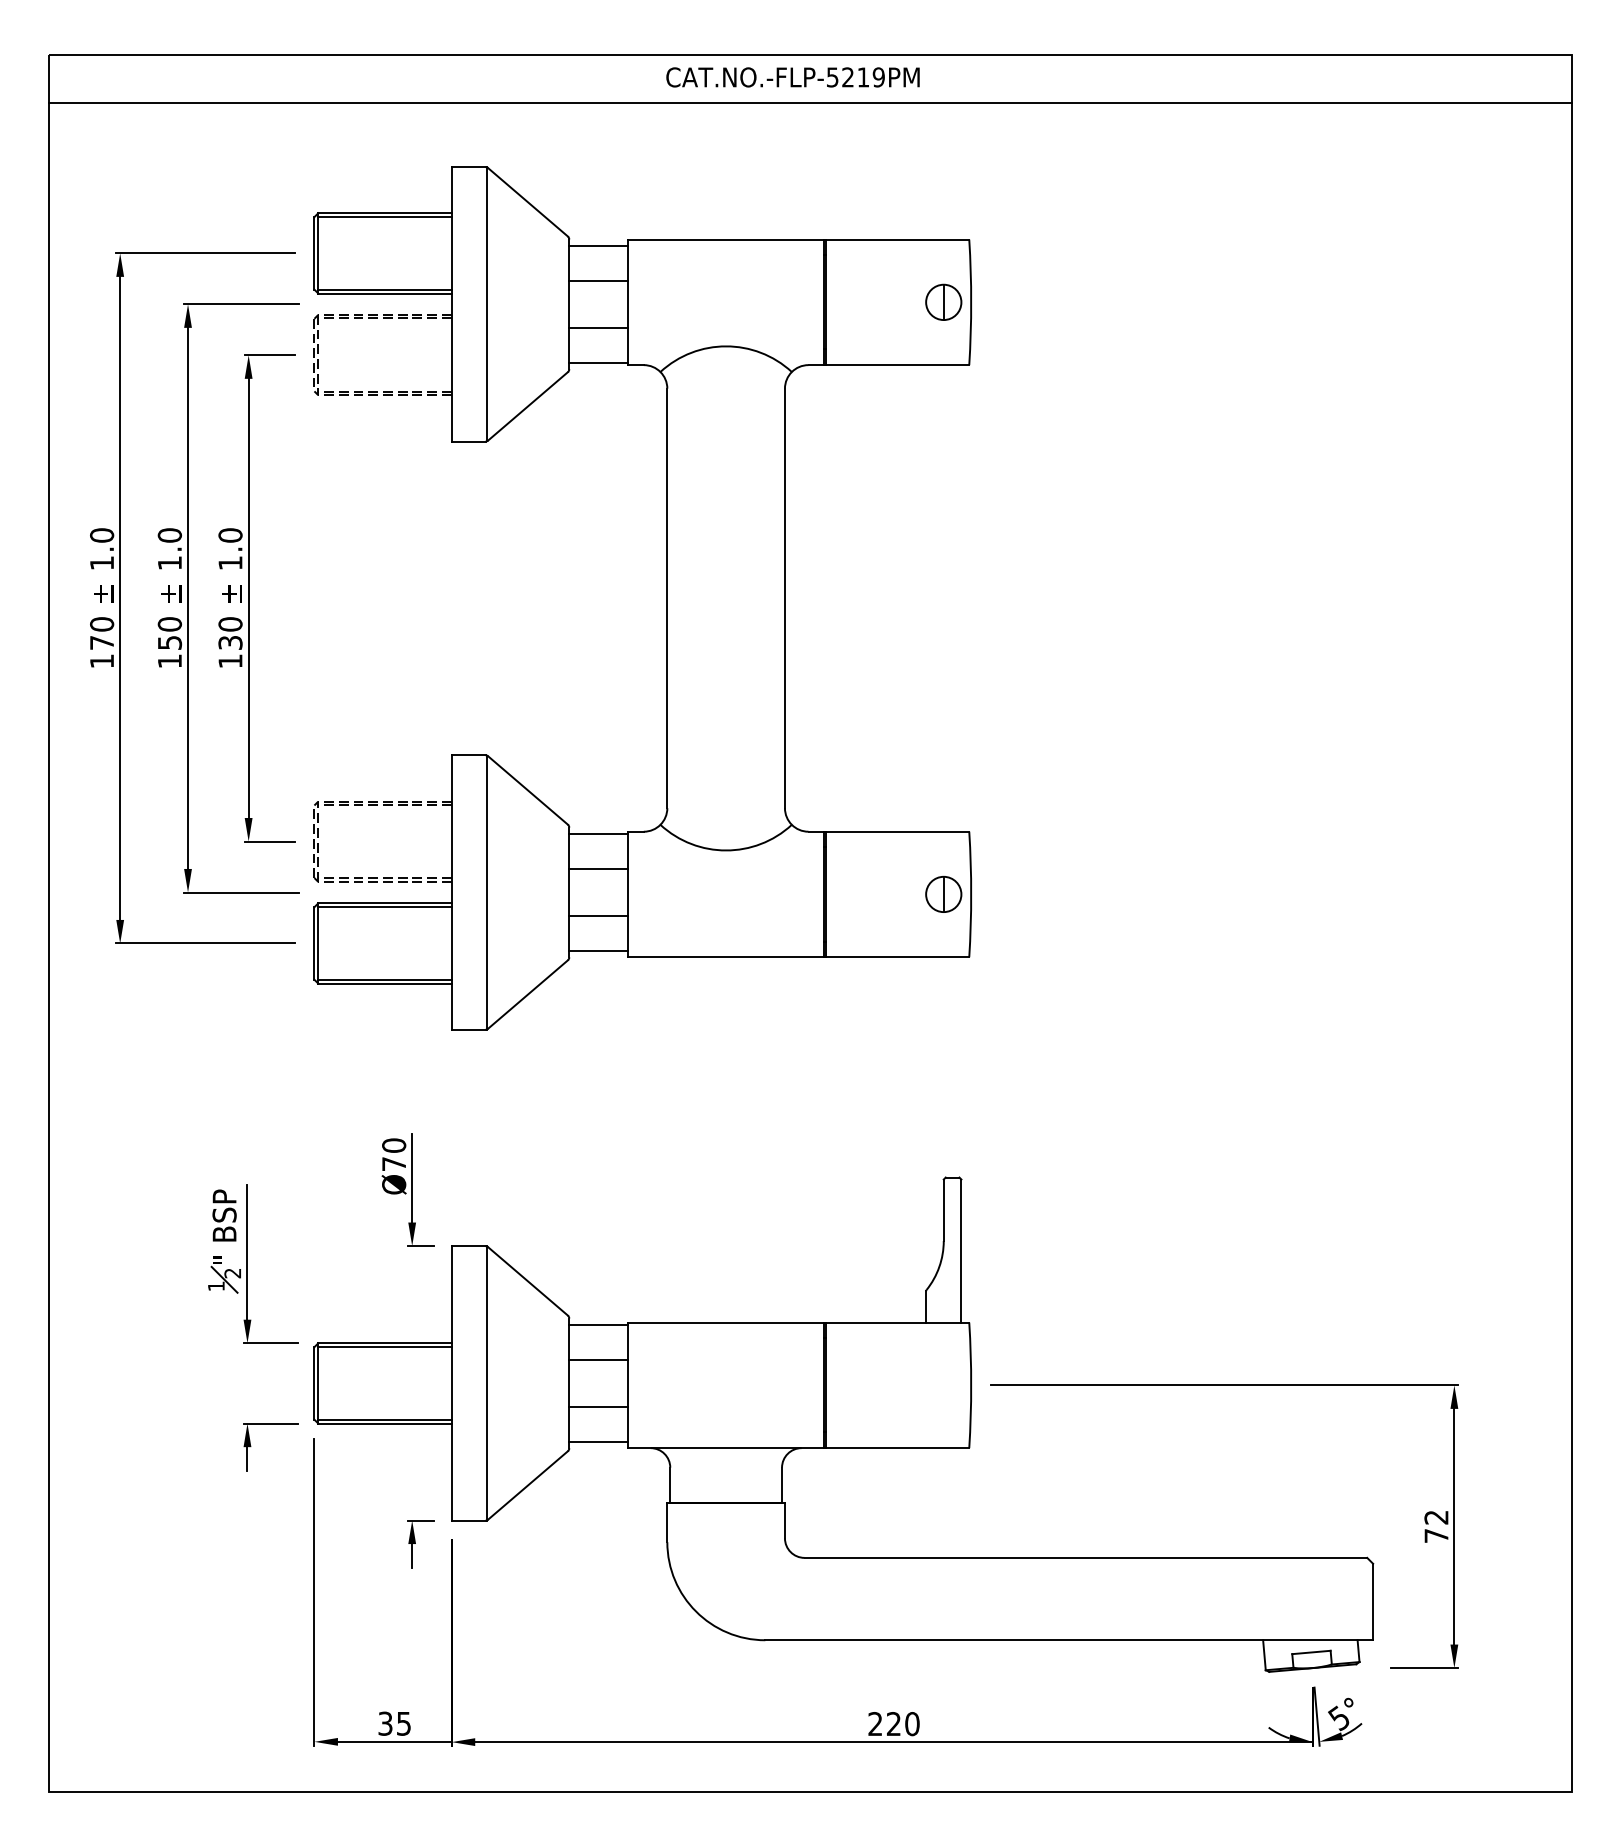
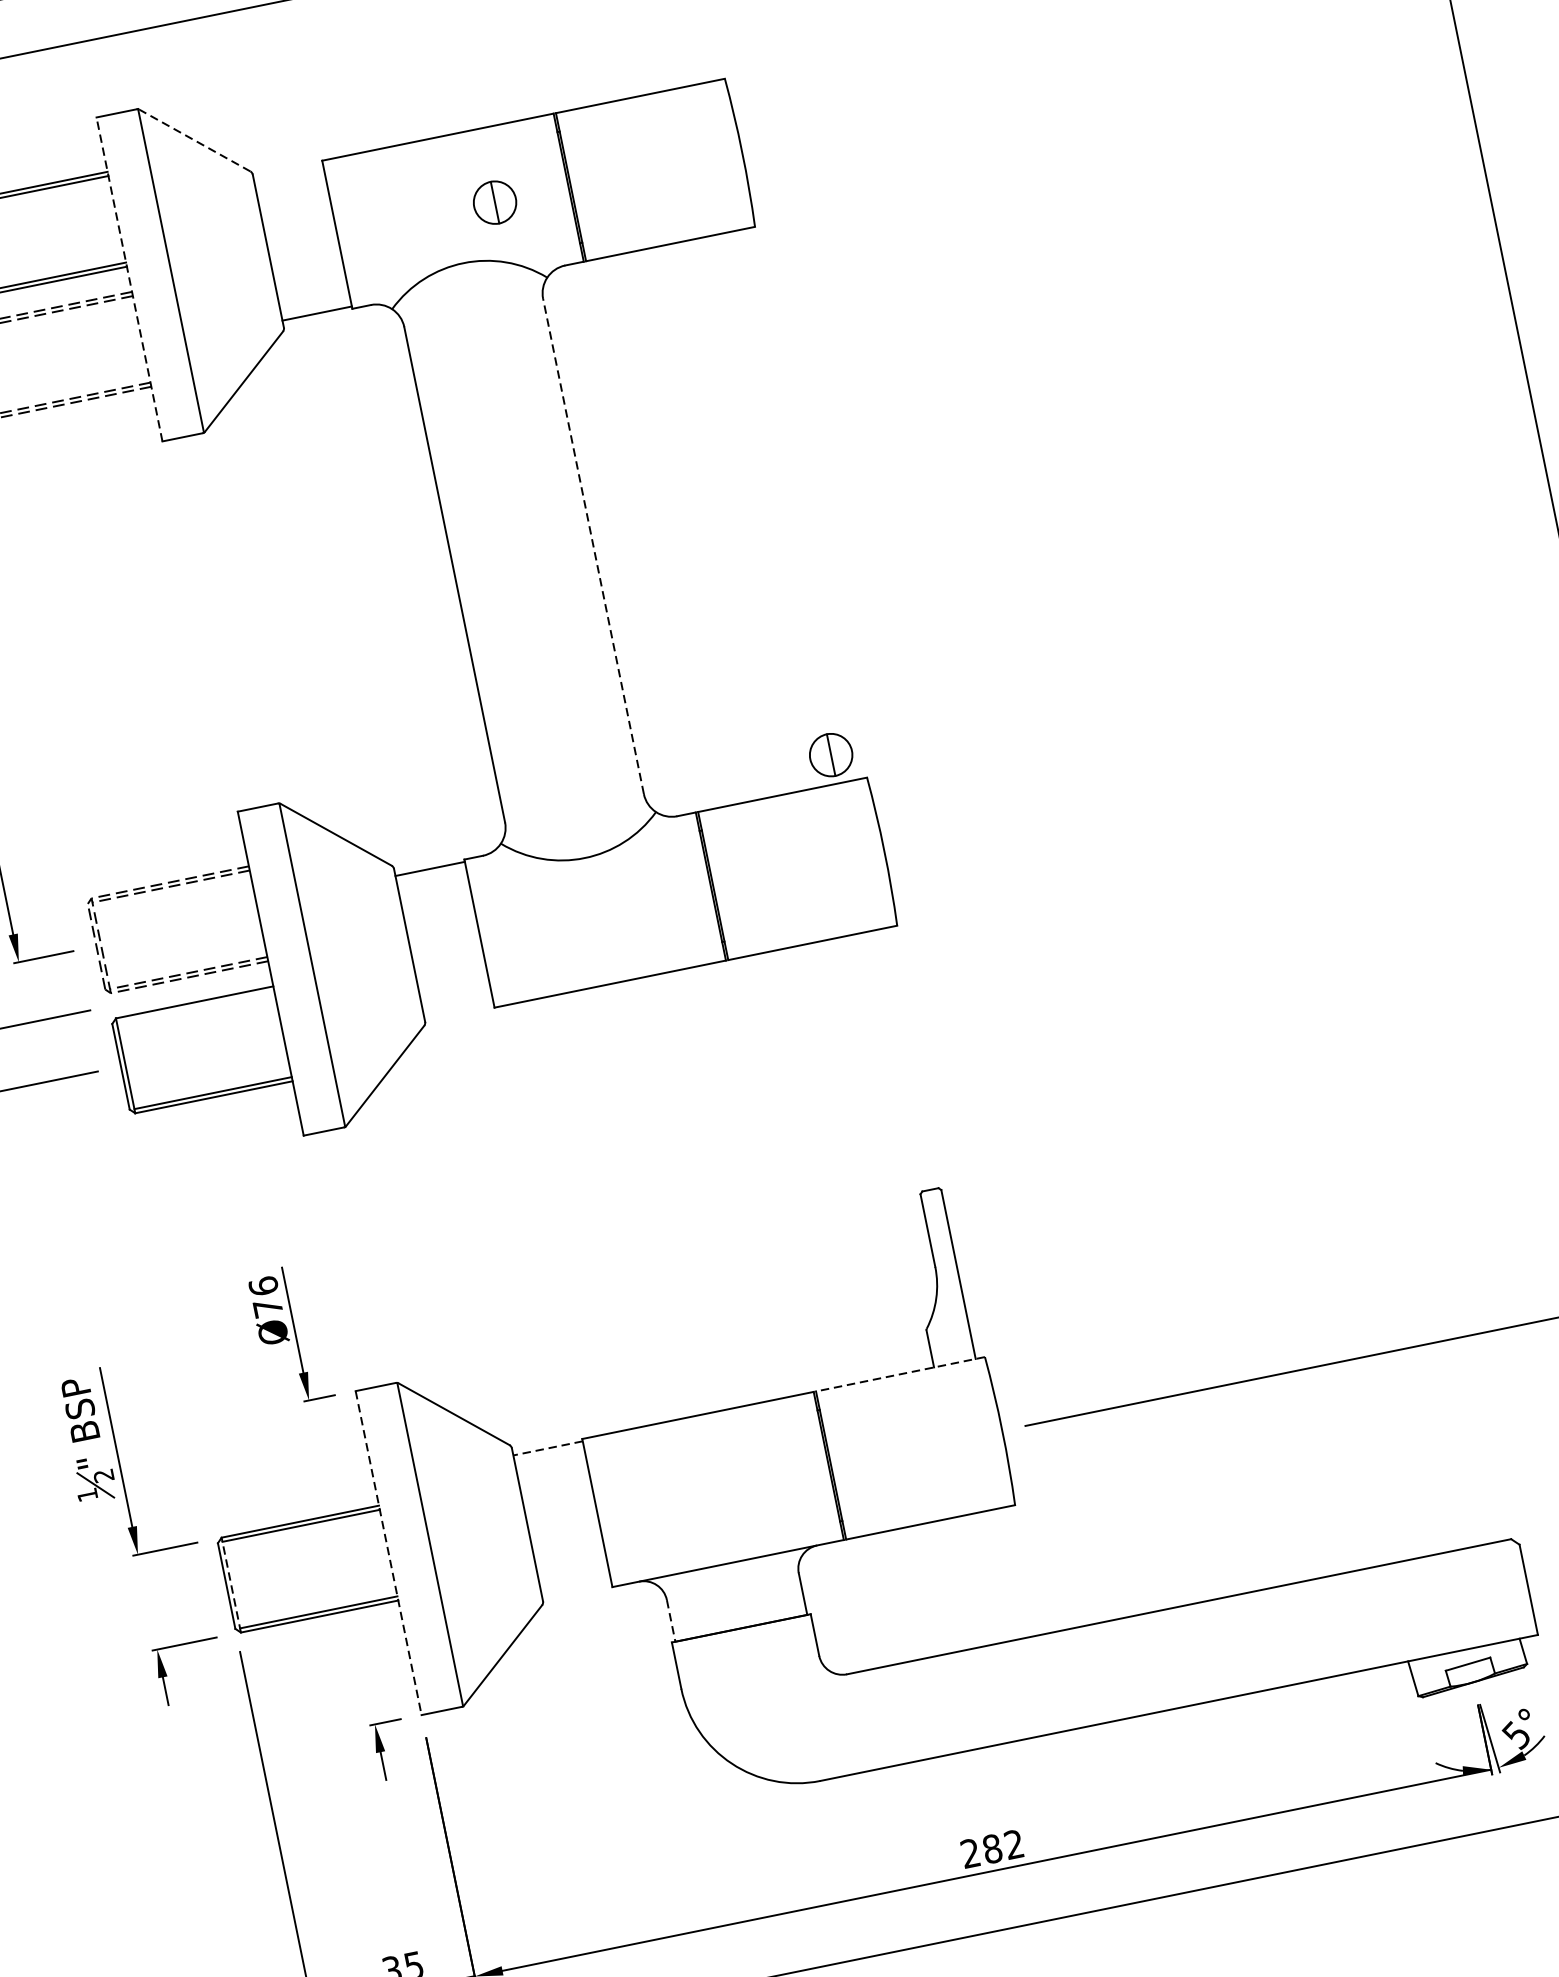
line: (528, 202) -> (195, 140), solid -> dashed
line: (598, 245) -> (288, 174), removed
line: (598, 280) -> (297, 216), removed
part: (943, 301) -> (494, 201), moved
line: (451, 303) -> (129, 278), solid -> dashed
line: (598, 327) -> (308, 271), removed
line: (784, 598) -> (592, 546), solid -> dashed
line: (598, 868) -> (438, 910), removed
part: (943, 893) -> (830, 754), moved
line: (384, 906) -> (194, 1006), removed
line: (598, 916) -> (449, 966), removed
line: (598, 951) -> (458, 1008), removed
text: (393, 1145) -> (262, 1286), Ø70 -> Ø76
line: (897, 1322) -> (900, 1374), solid -> dashed
line: (598, 1324) -> (547, 1448), solid -> dashed
line: (598, 1359) -> (556, 1489), removed
line: (318, 1382) -> (231, 1583), solid -> dashed
line: (451, 1383) -> (388, 1553), solid -> dashed
line: (598, 1406) -> (567, 1545), removed
line: (598, 1442) -> (576, 1587), removed
line: (670, 1485) -> (671, 1621), solid -> dashed
text: (902, 1724) -> (1002, 1847), 220 -> 282

